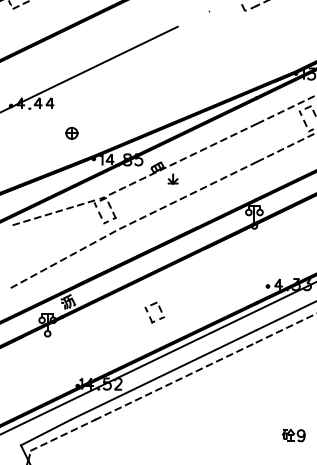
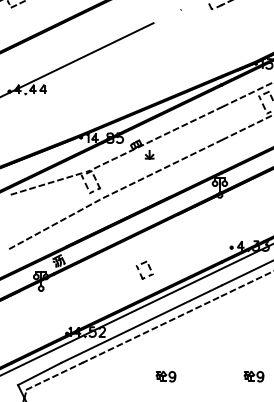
part: (71, 132) -> (61, 114), removed
part: (154, 311) -> (144, 269), moved
part: (191, 435) -> (165, 376), added

